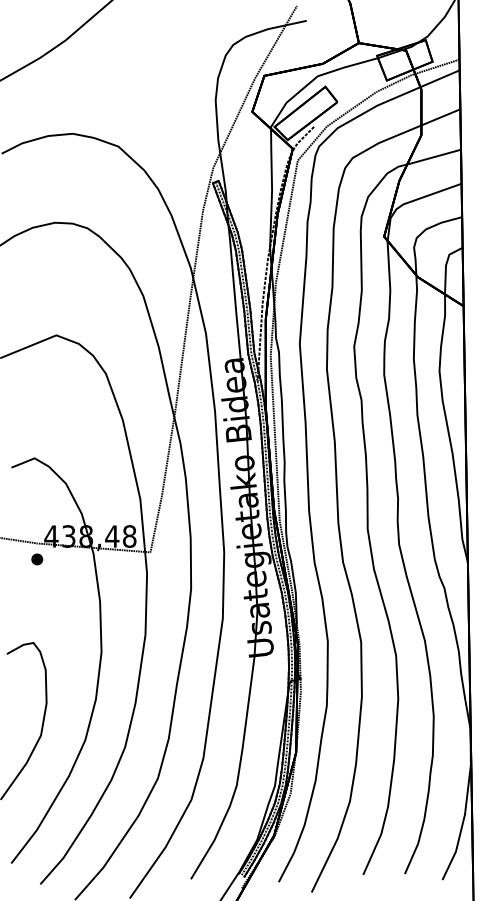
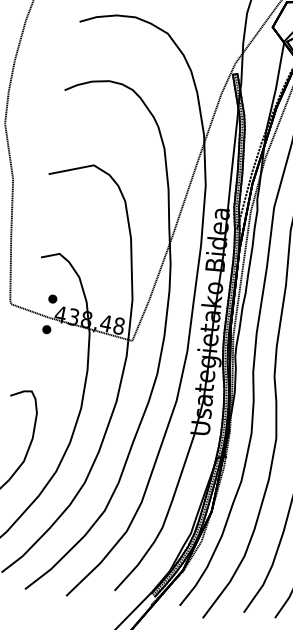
part: (37, 518) -> (52, 299), added

